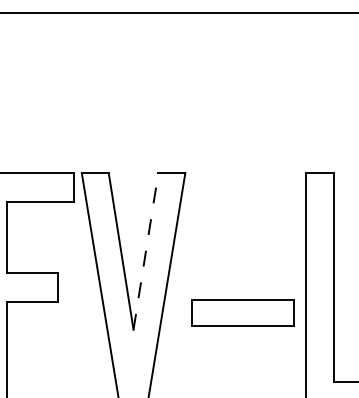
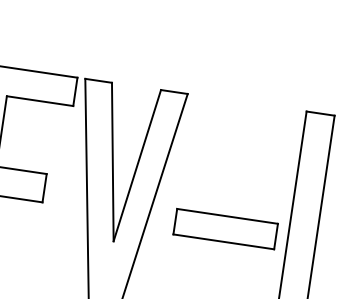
line: (146, 250) -> (138, 164), dashed -> solid
part: (242, 312) -> (225, 228), moved

